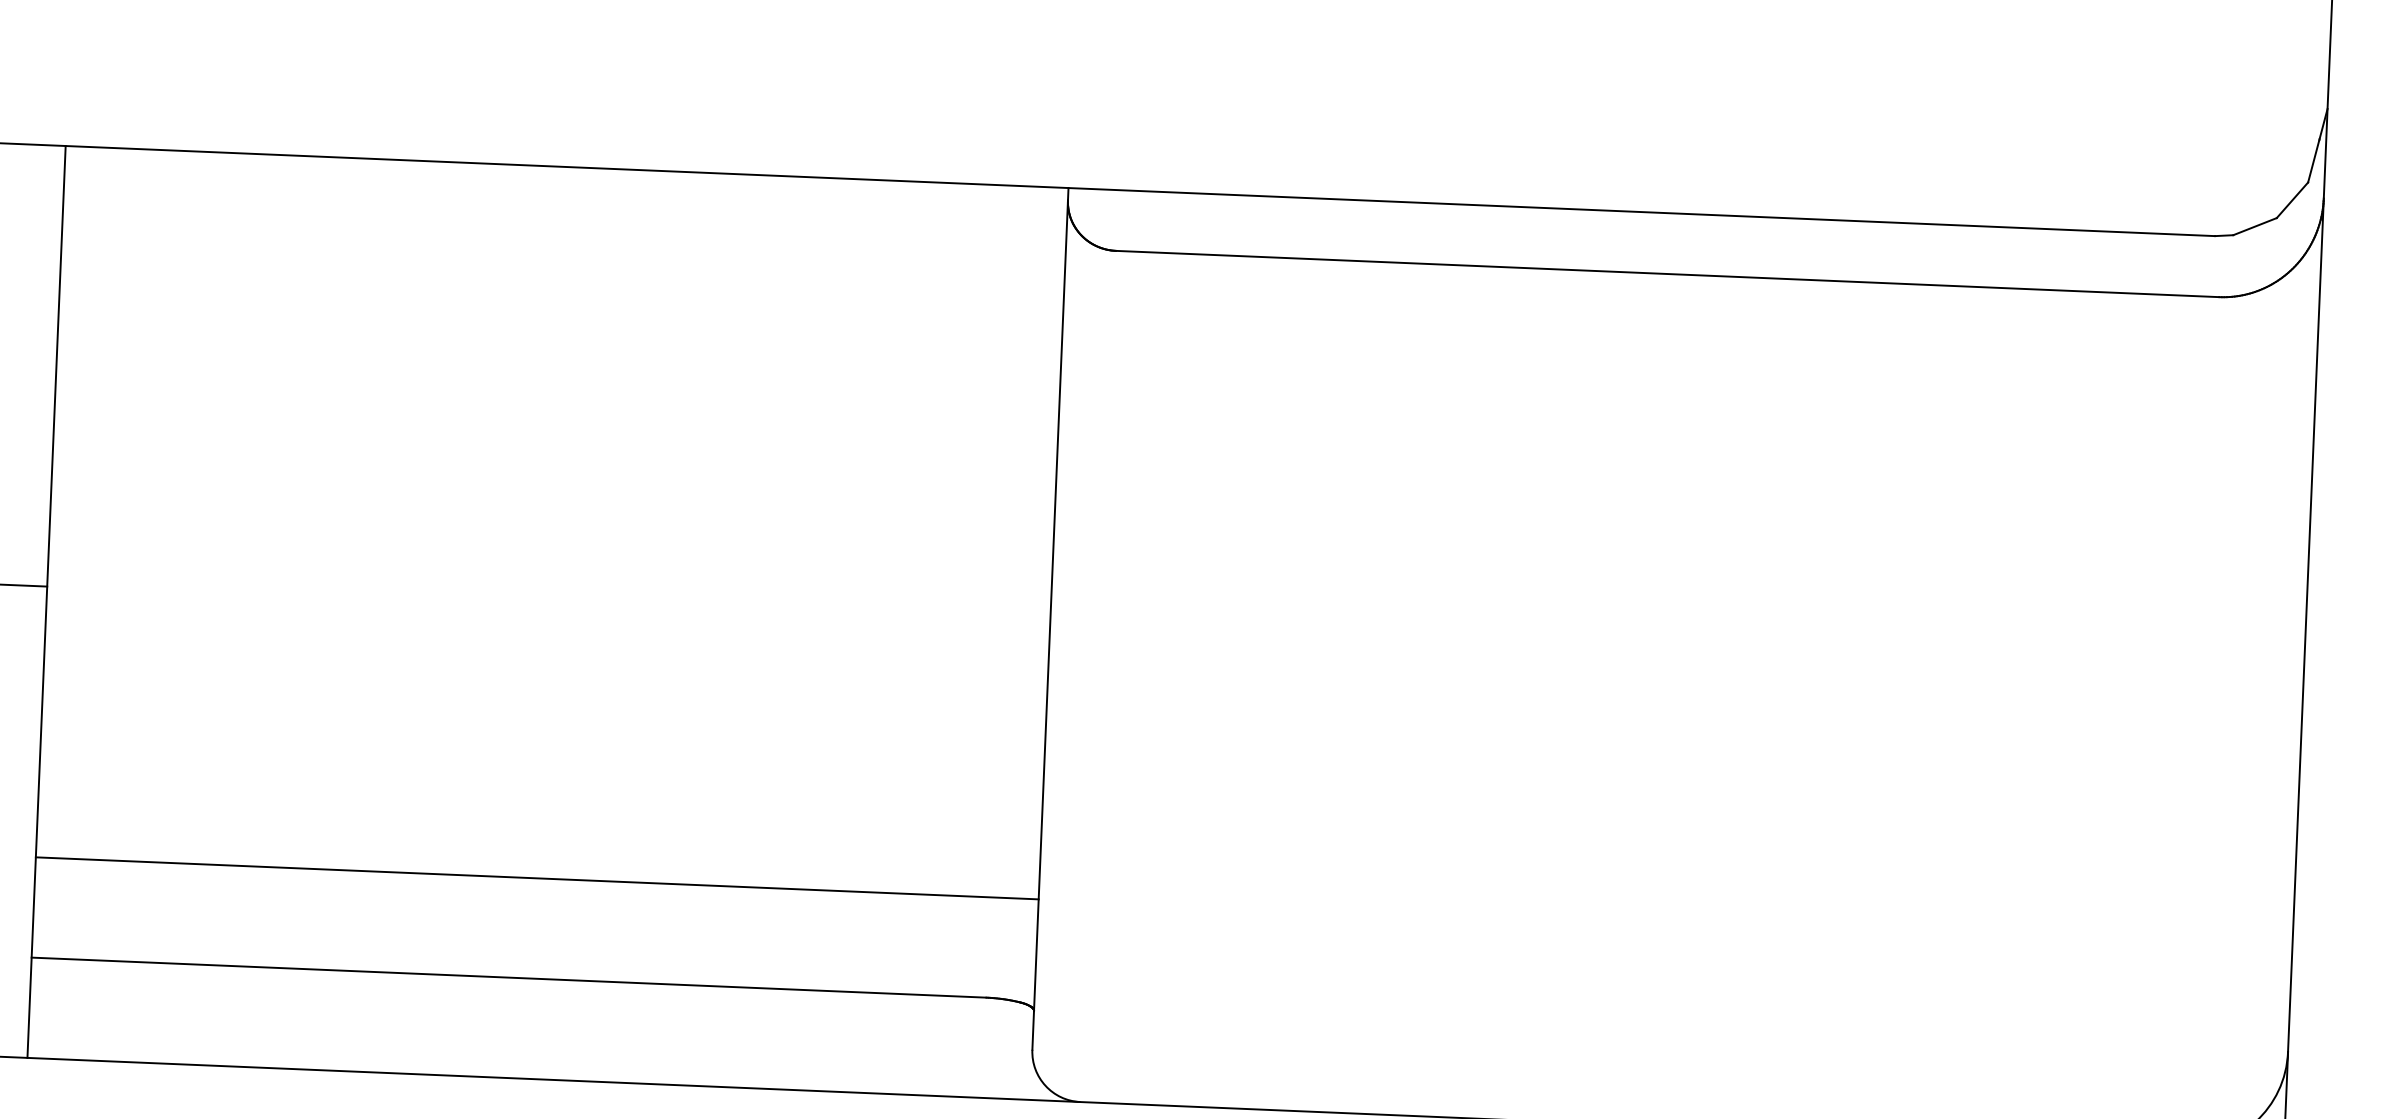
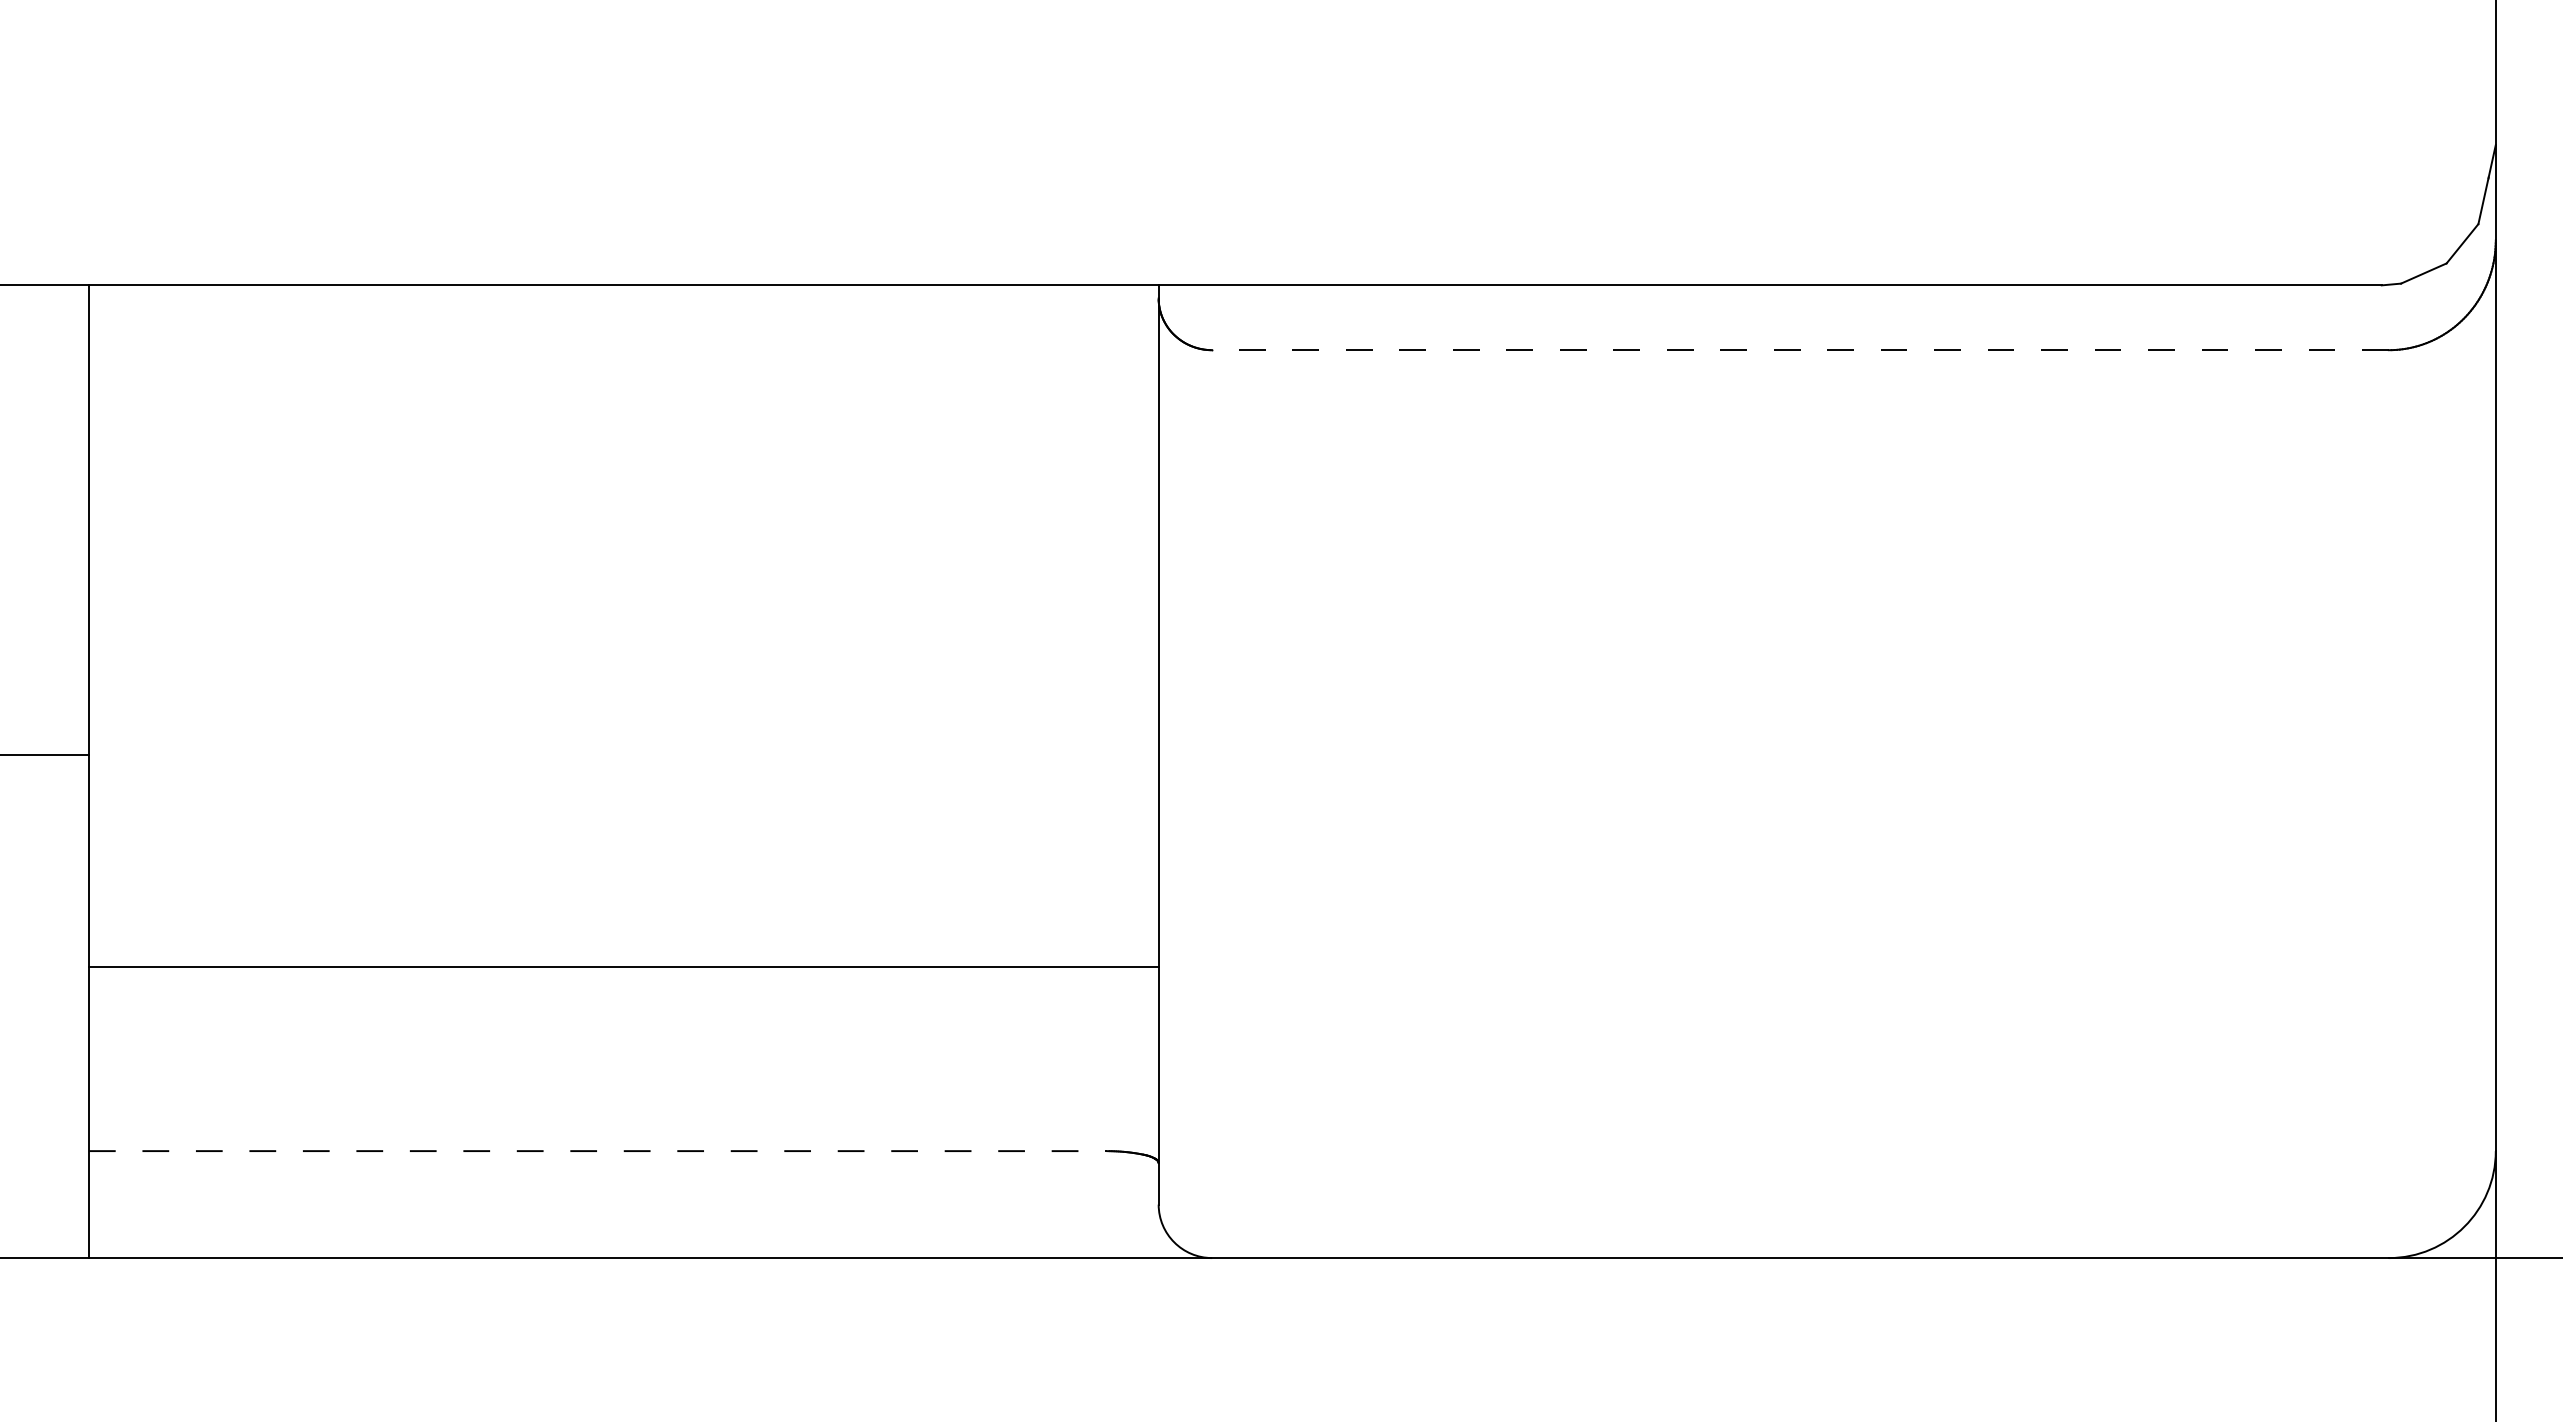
line: (1667, 274) -> (1800, 350), solid -> dashed
line: (536, 878) -> (623, 967), moved
line: (509, 978) -> (598, 1151), solid -> dashed

